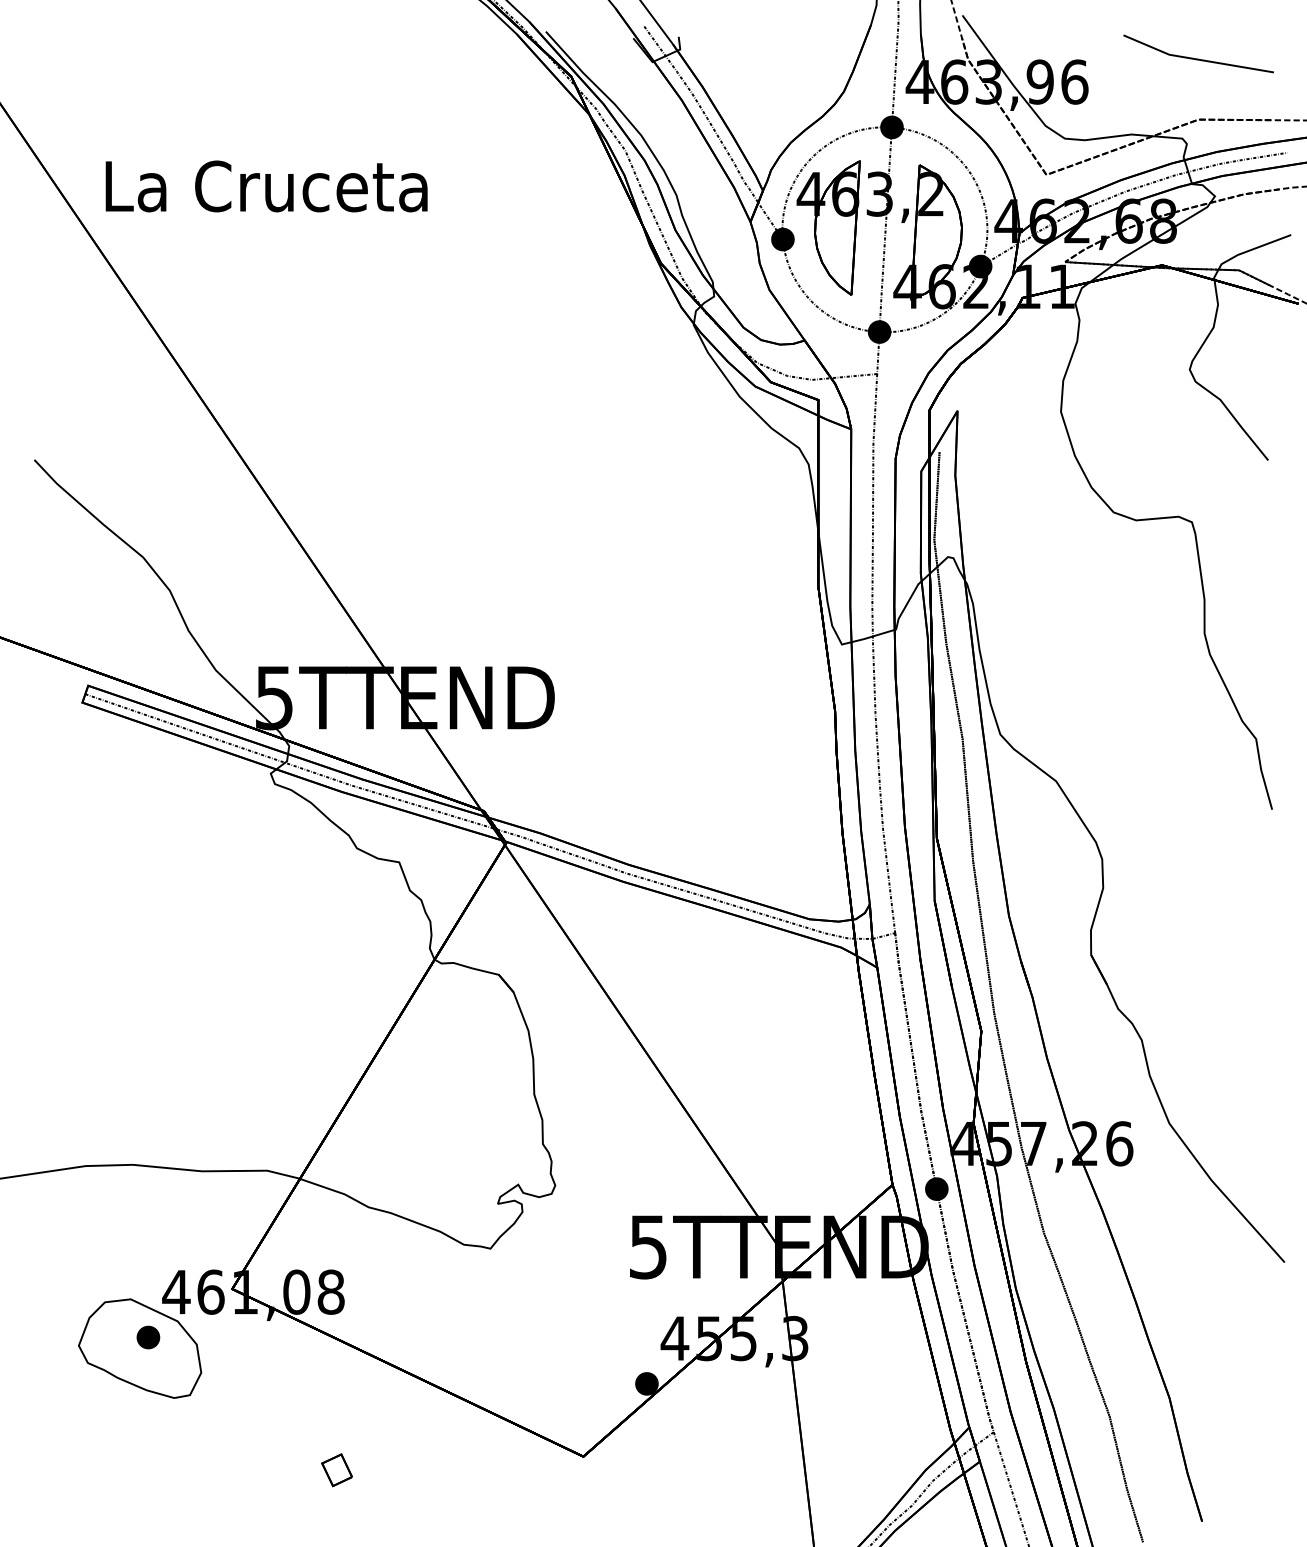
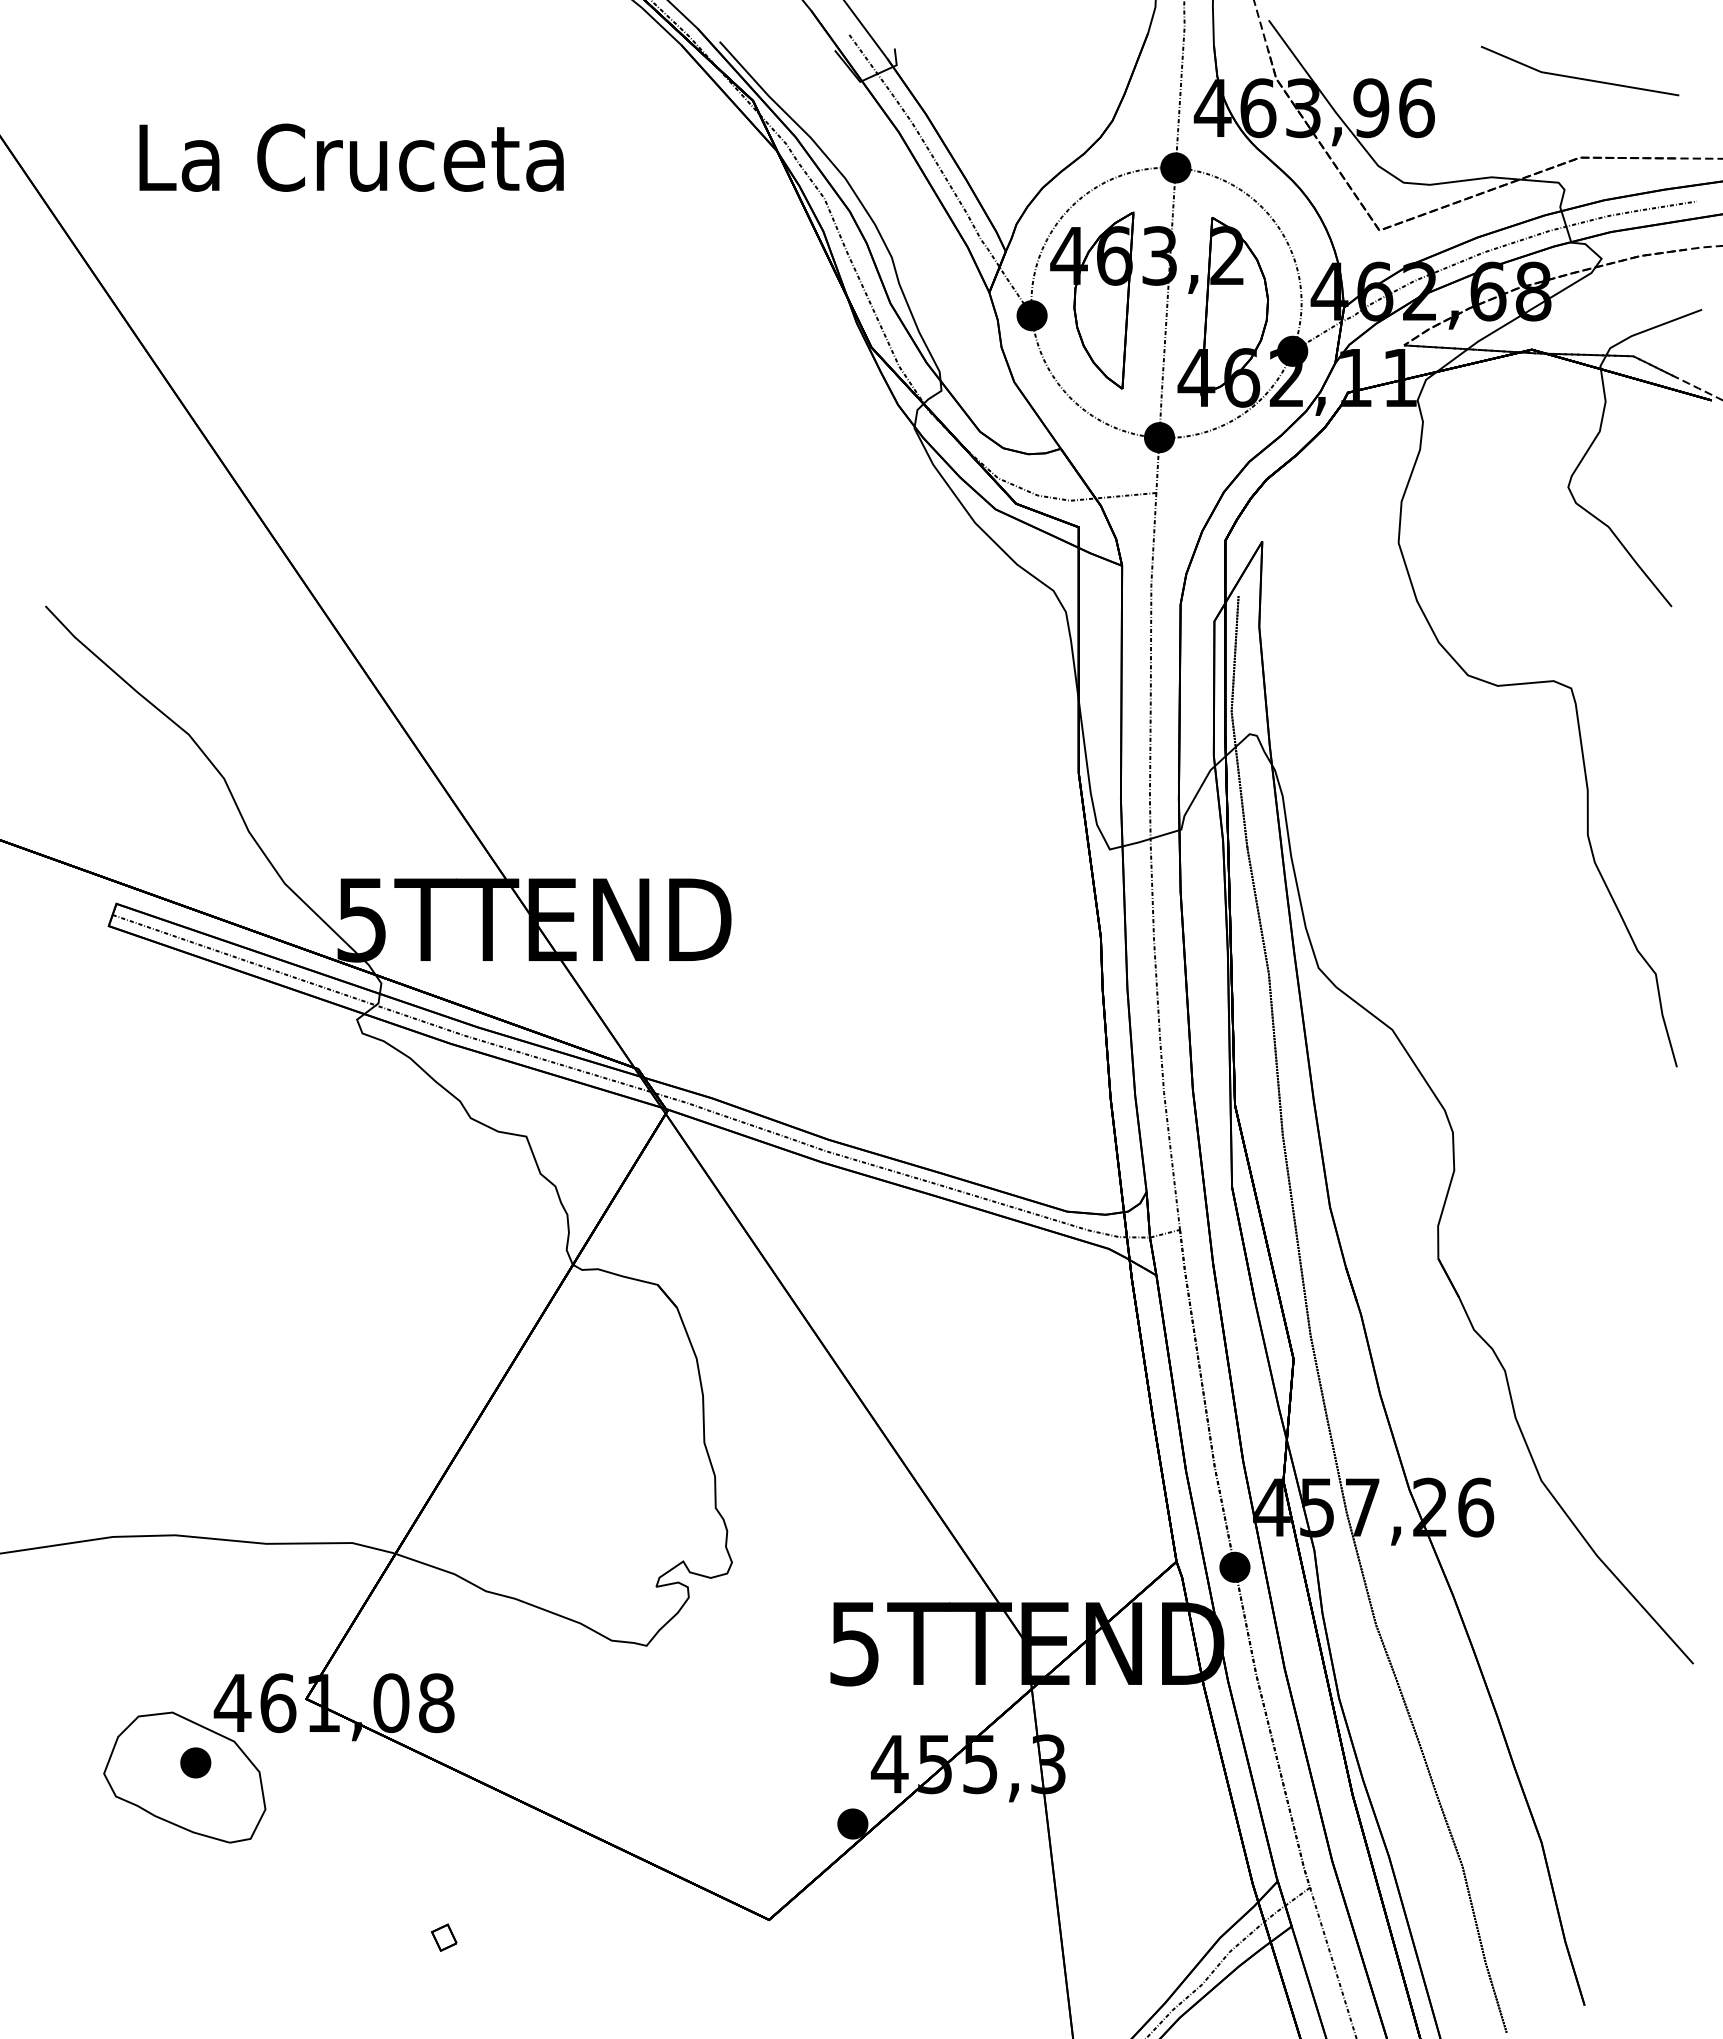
text: (266, 186) -> (351, 157), moved
part: (336, 1469) -> (443, 1937), size x0.62

